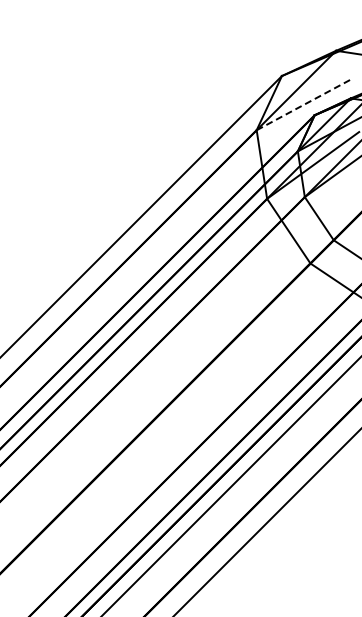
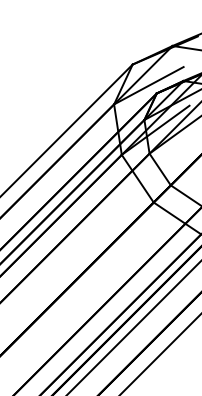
line: (303, 104) -> (148, 85), dashed -> solid

